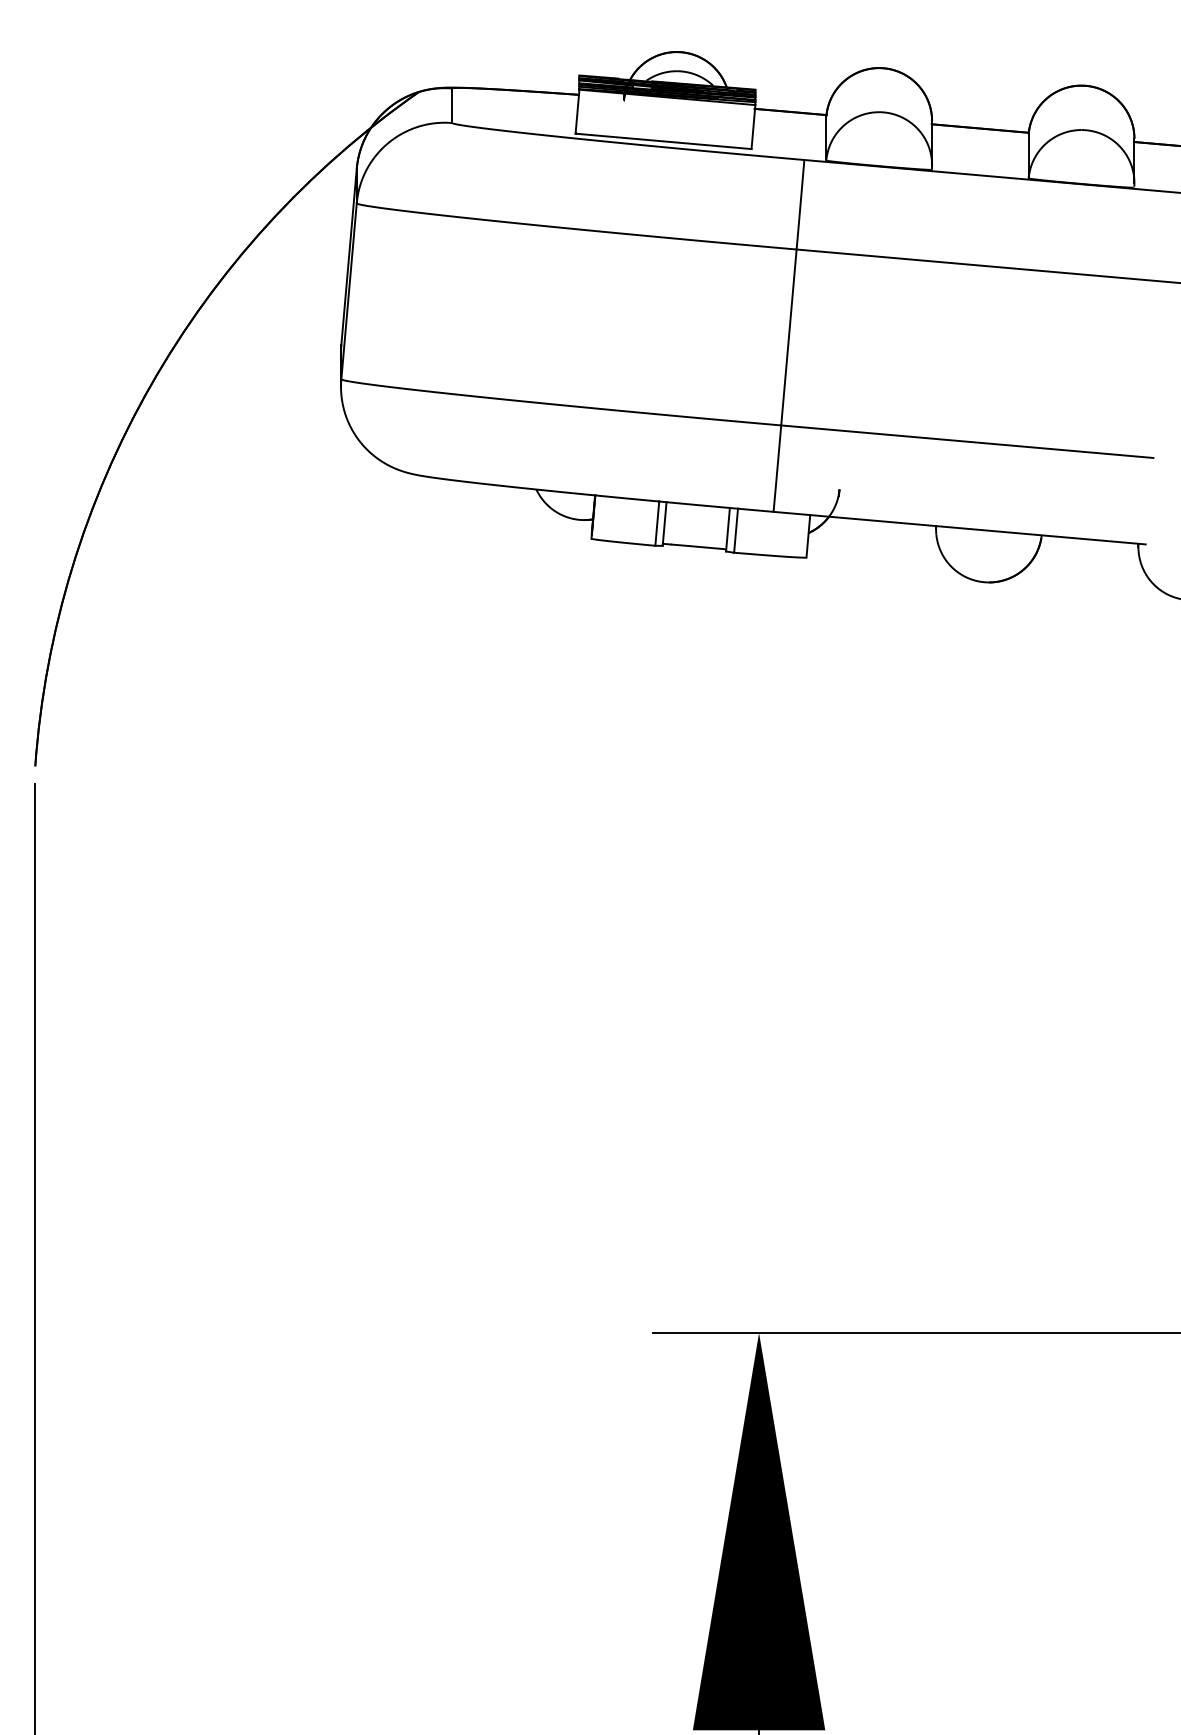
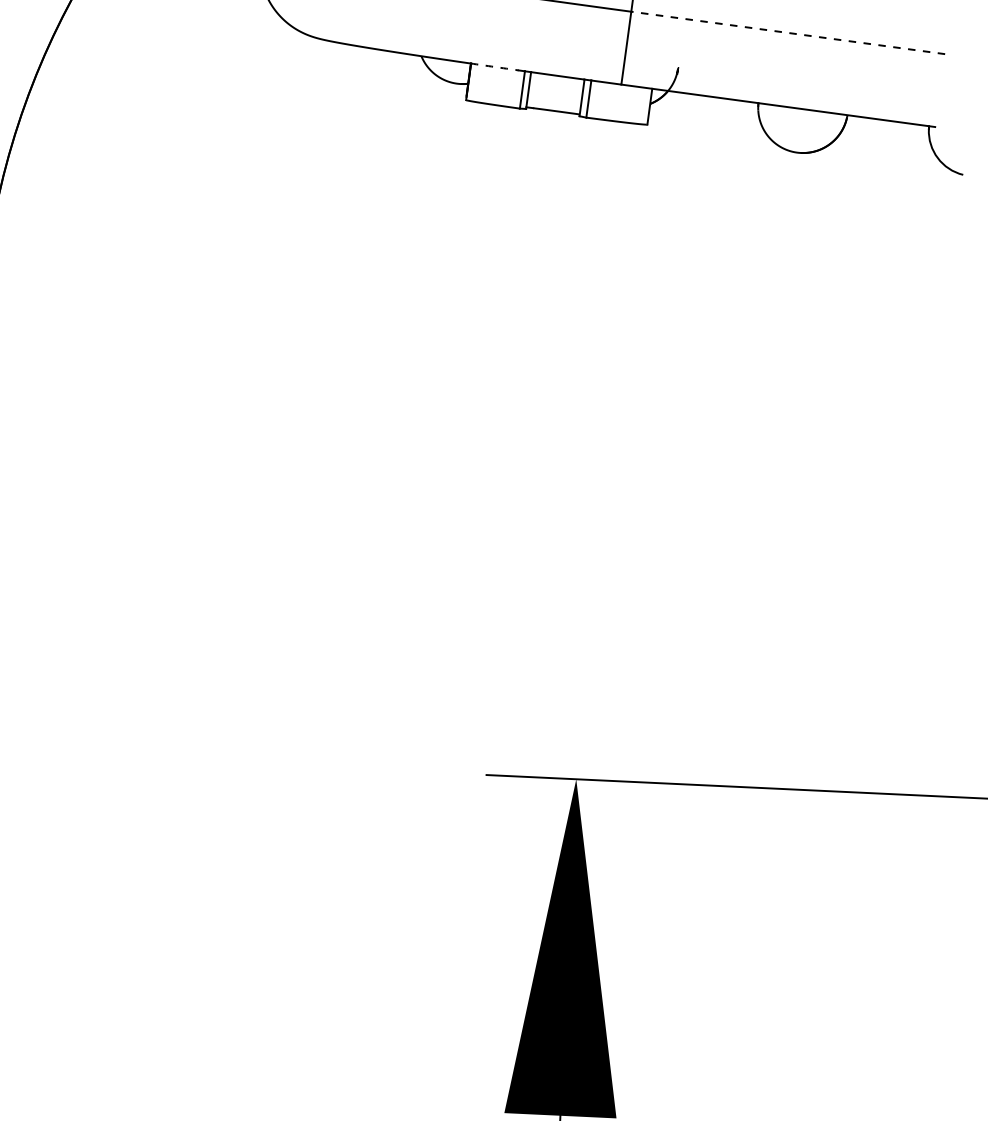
line: (967, 441) -> (788, 32), solid -> dashed
arc: (623, 498) -> (494, 67), solid -> dashed

